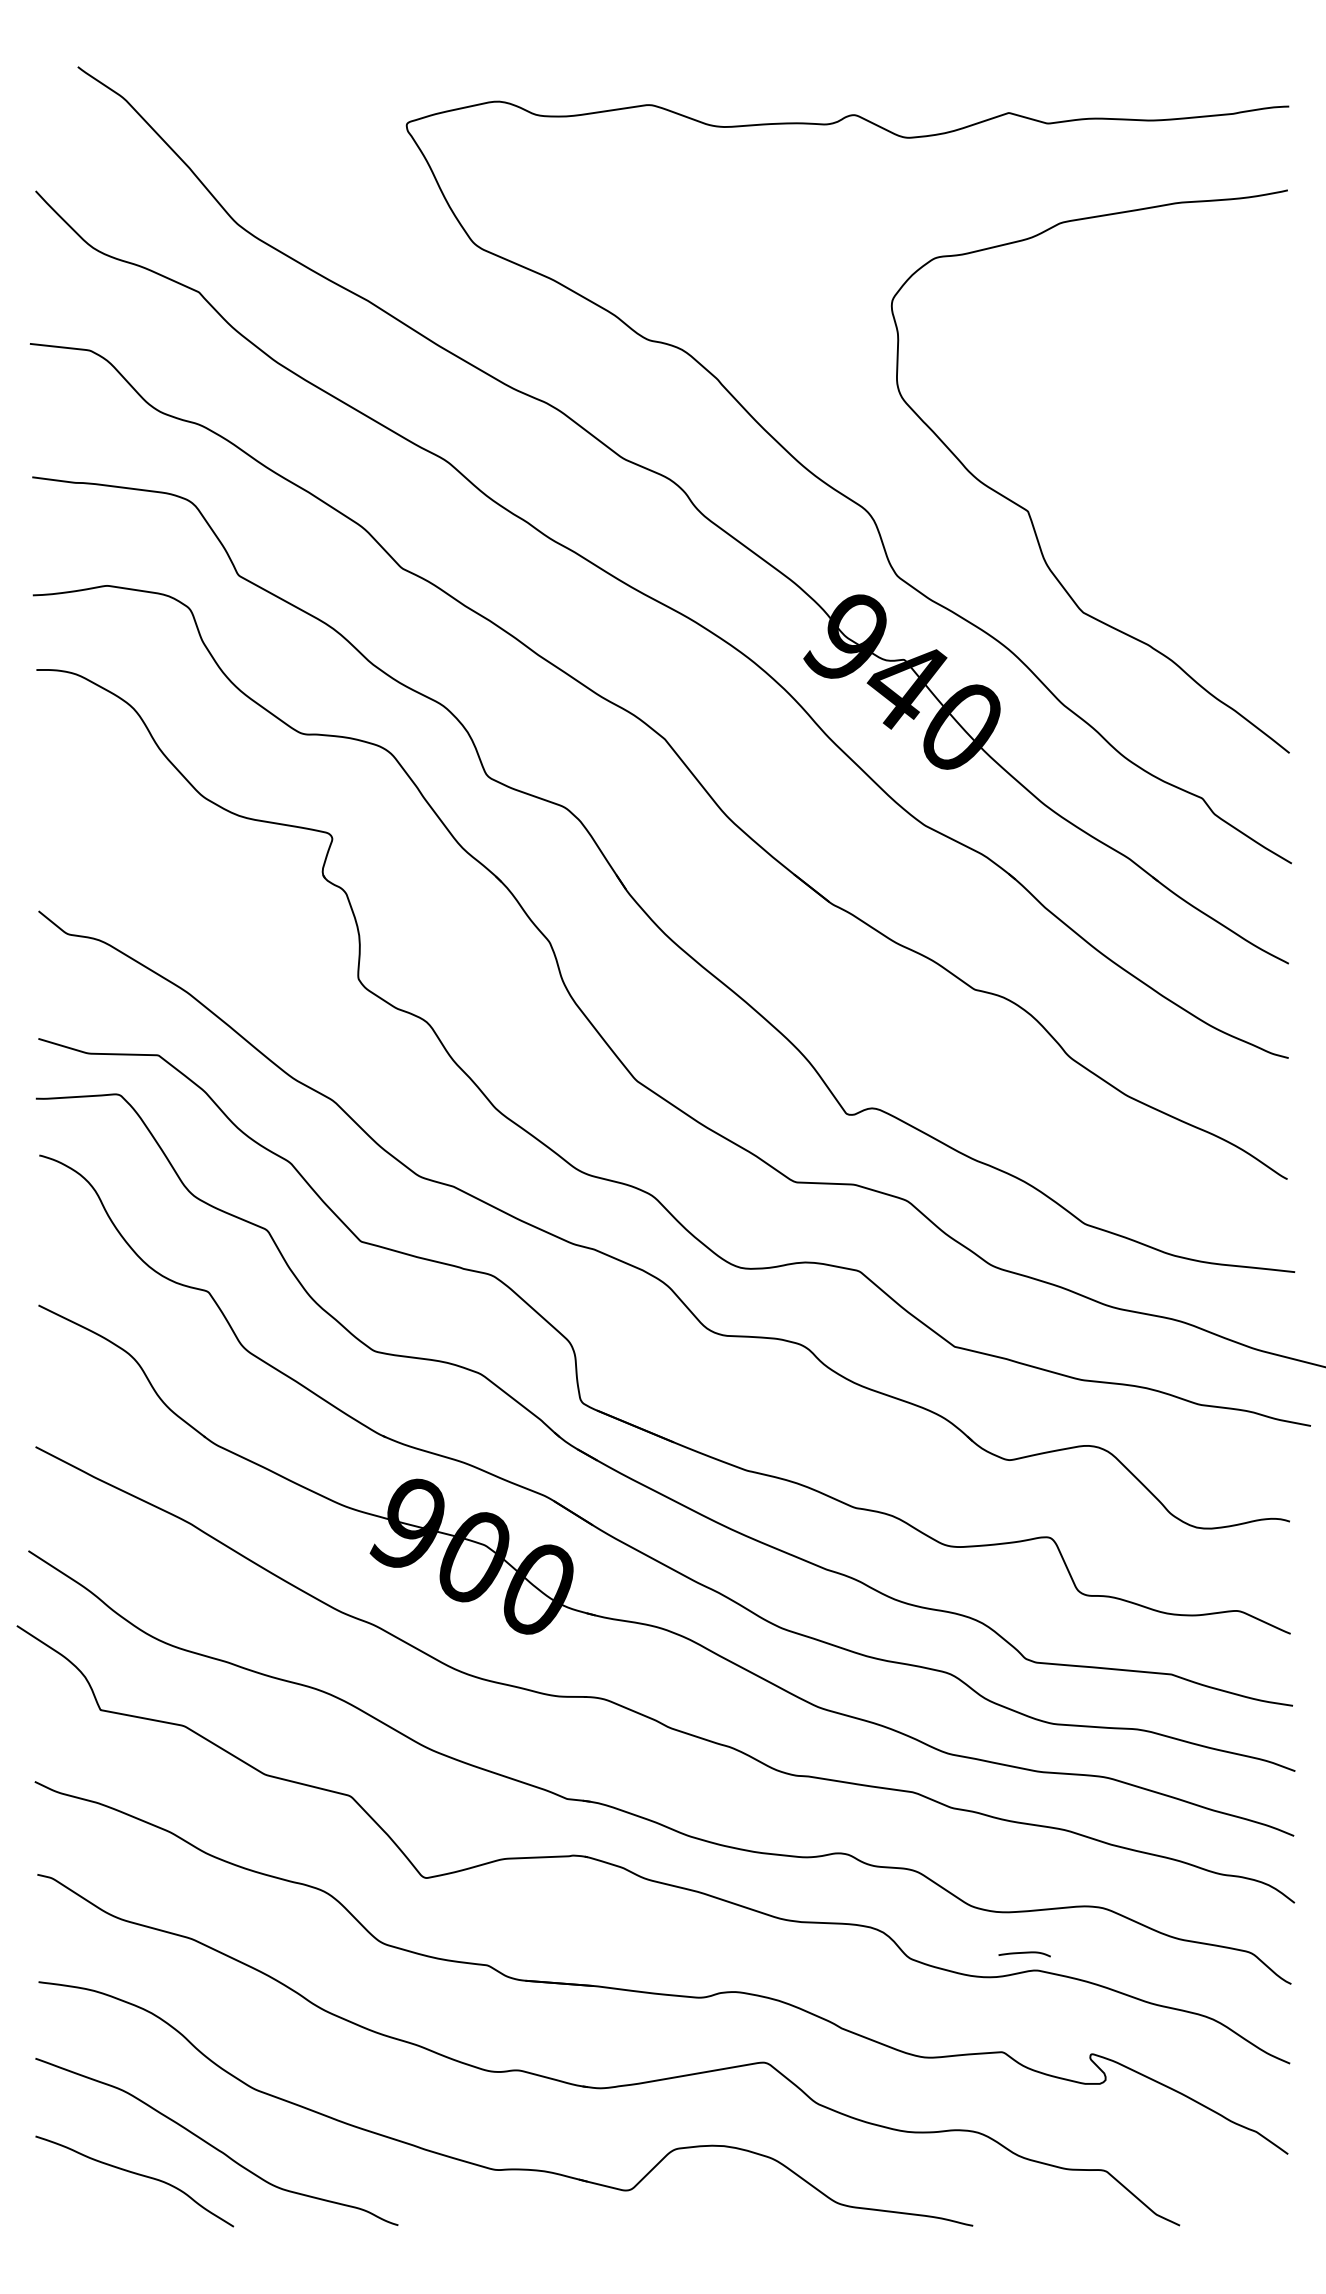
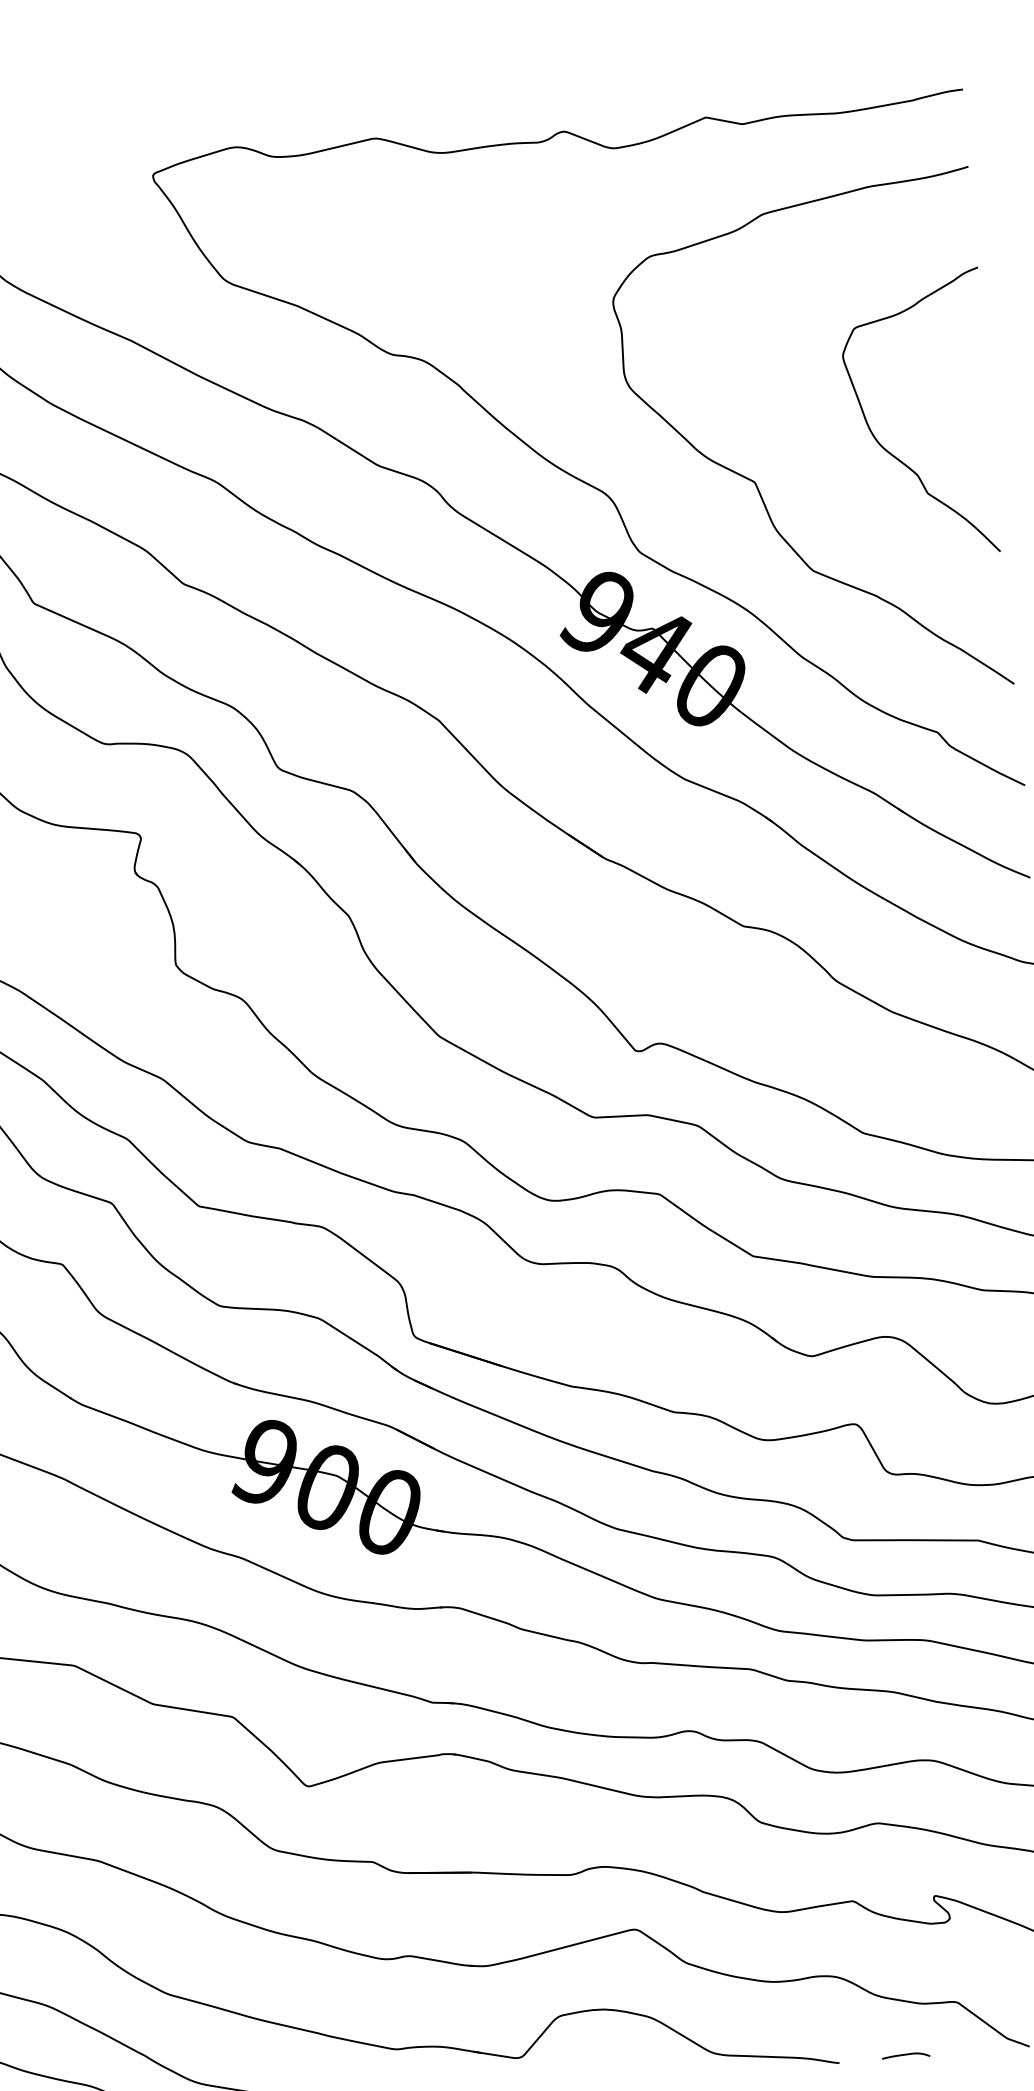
curve: (1179, 493) -> (892, 453), added
curve: (1024, 1953) -> (905, 2055), moved

